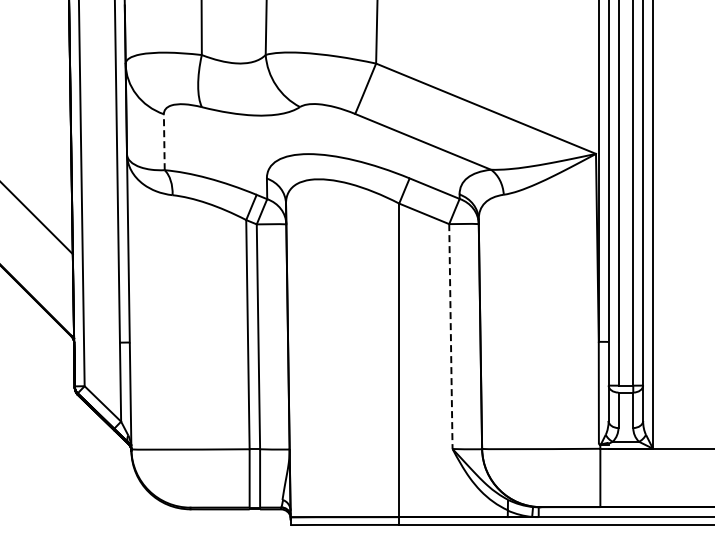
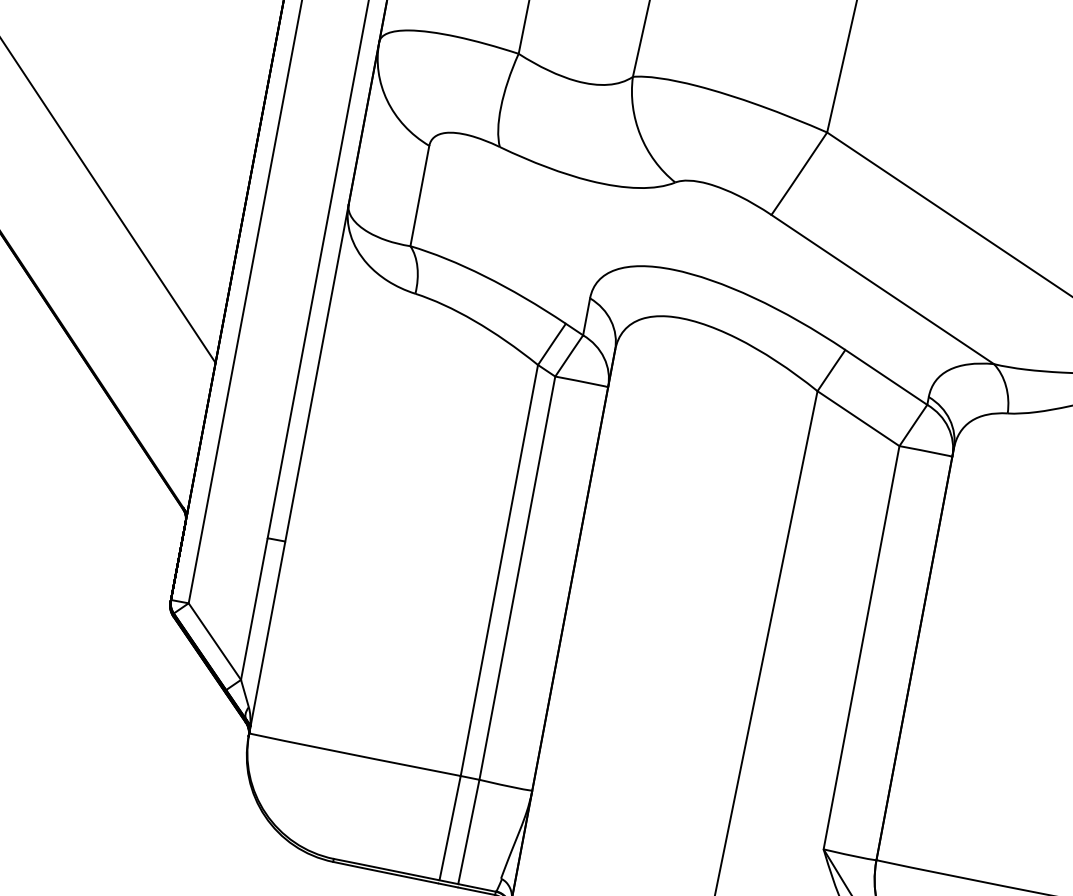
line: (164, 142) -> (420, 196), dashed -> solid
line: (450, 337) -> (860, 649), dashed -> solid

